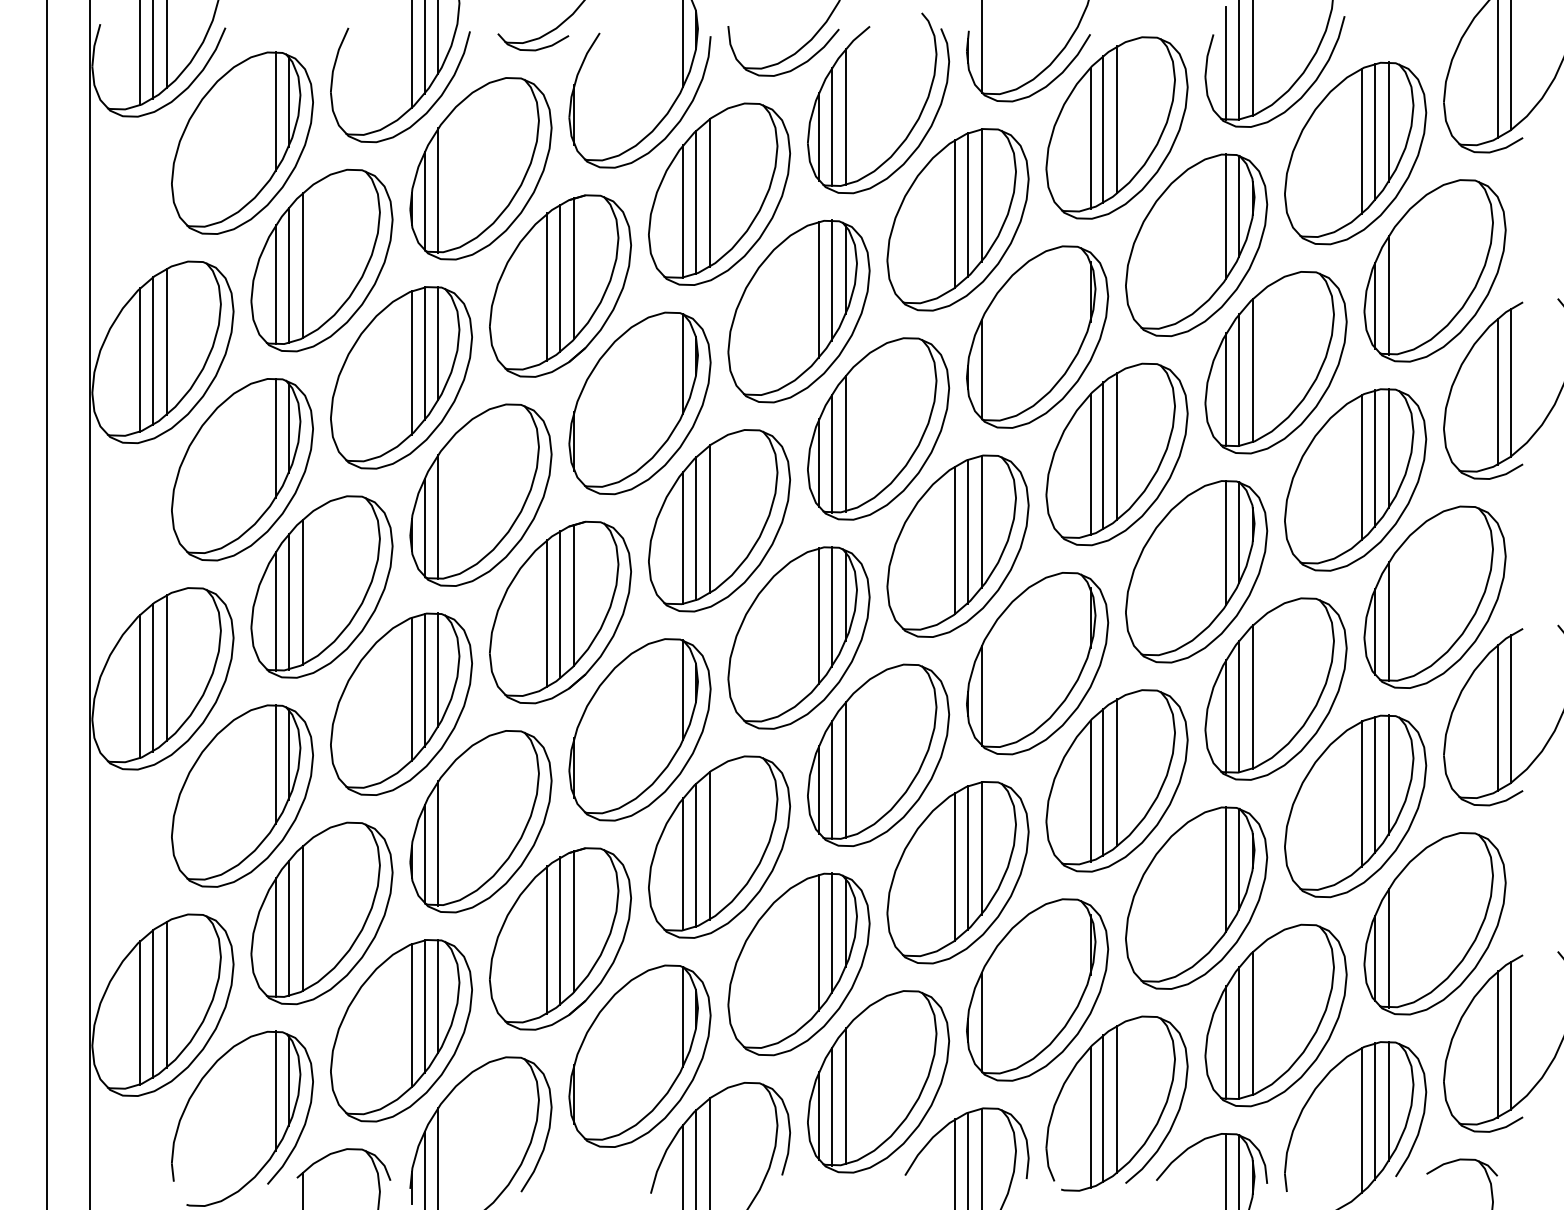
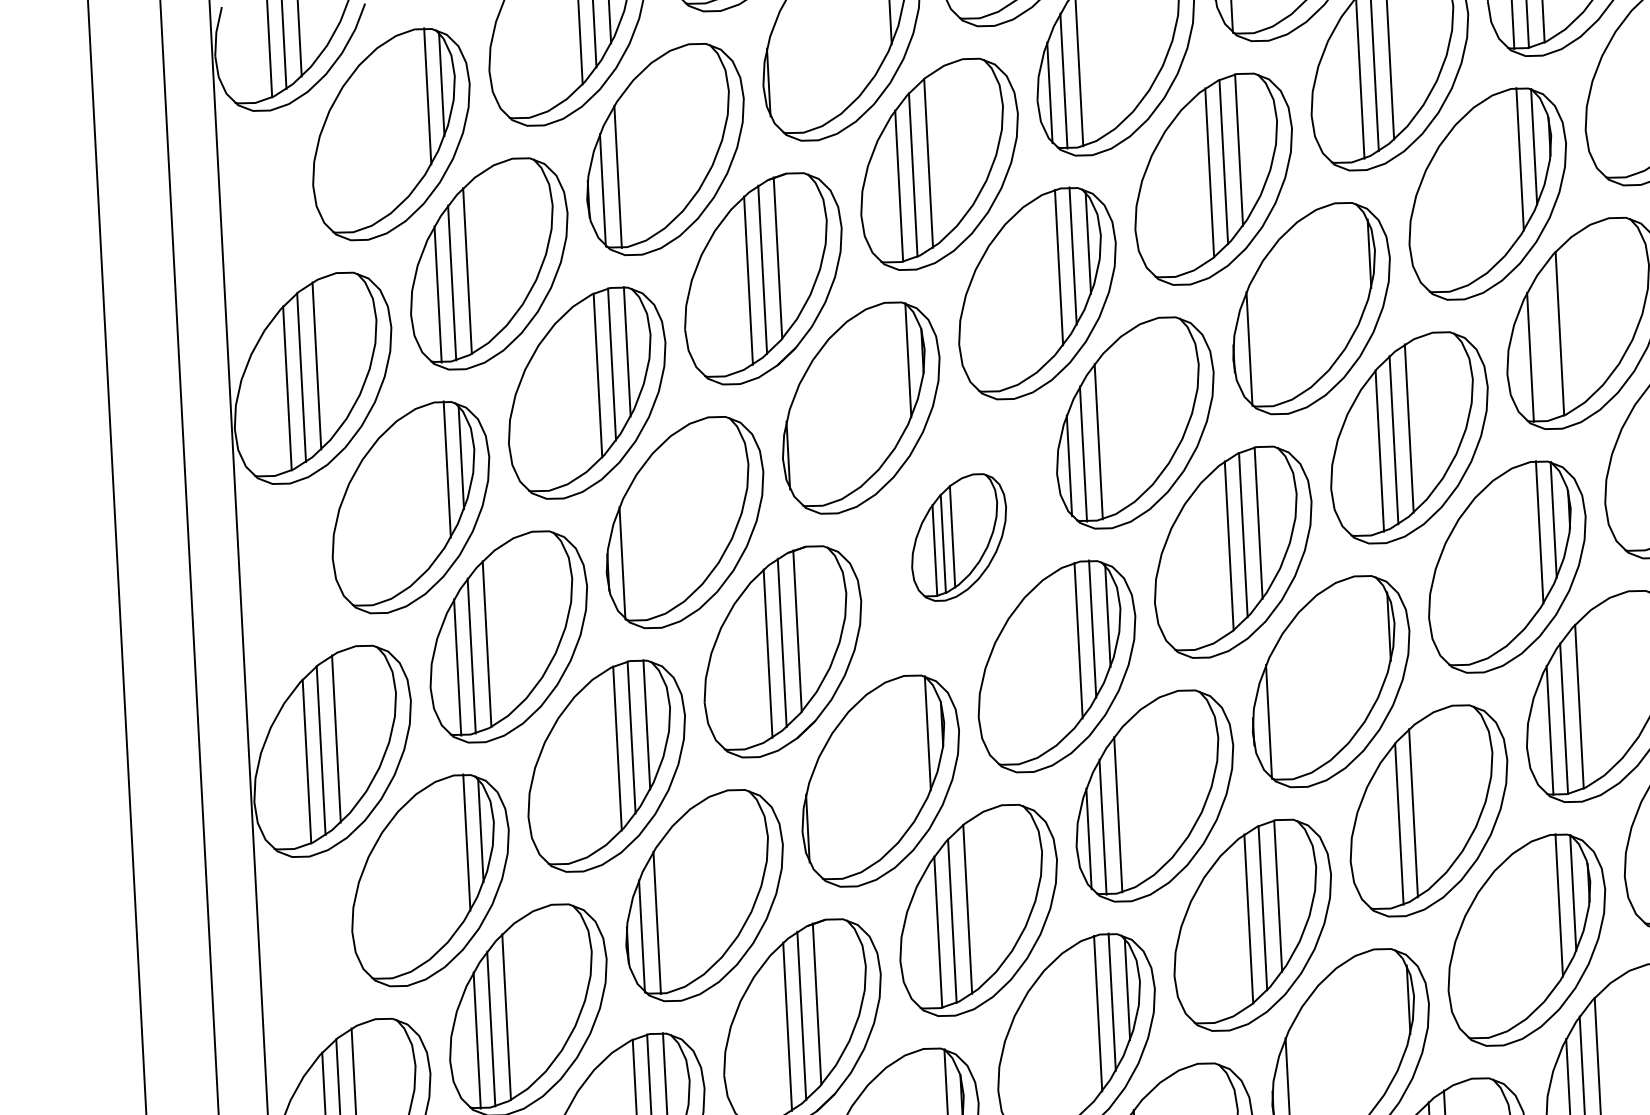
line: (1239, 380) -> (1544, 346), removed
line: (438, 516) -> (637, 549), removed
part: (719, 520) -> (959, 537), size x0.6
line: (1117, 772) -> (1429, 801), removed

